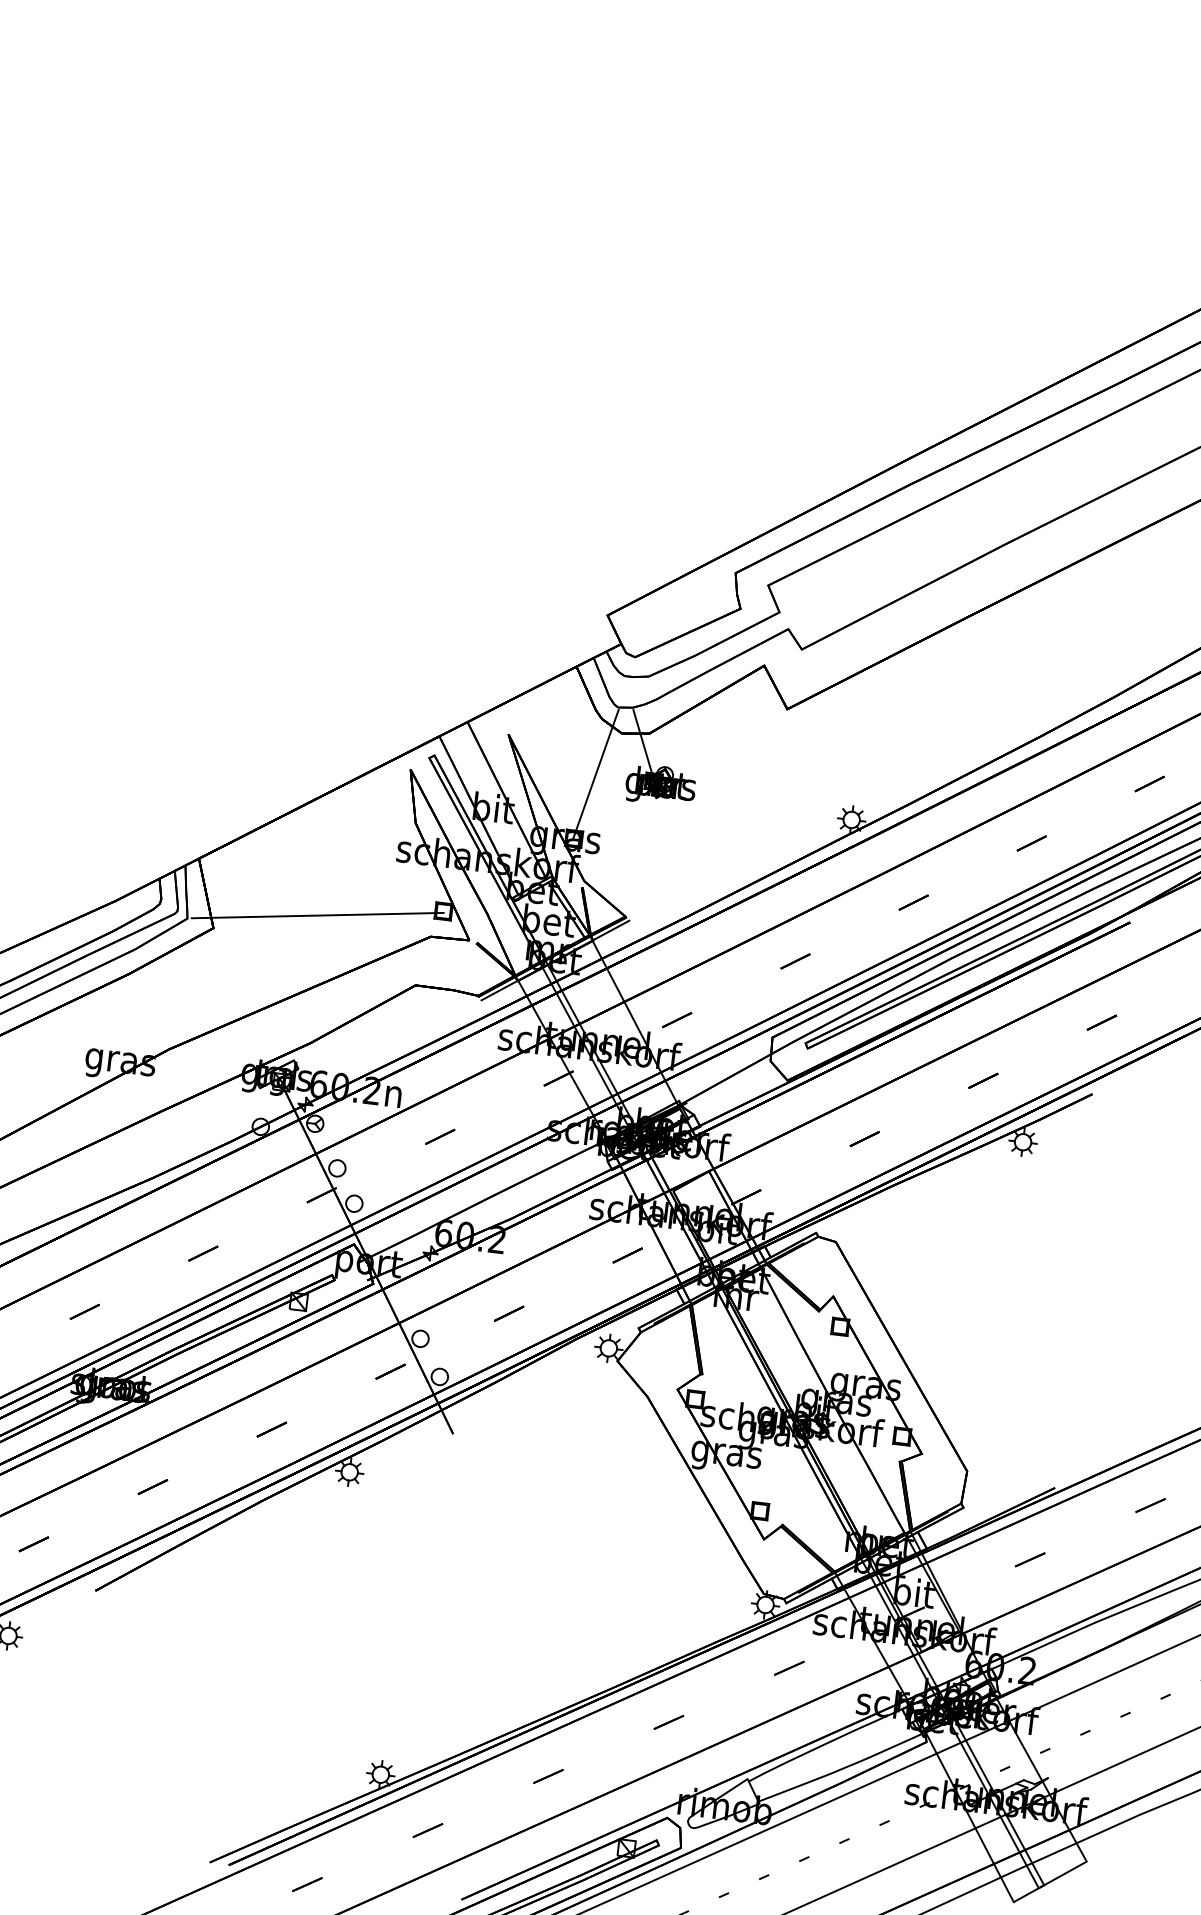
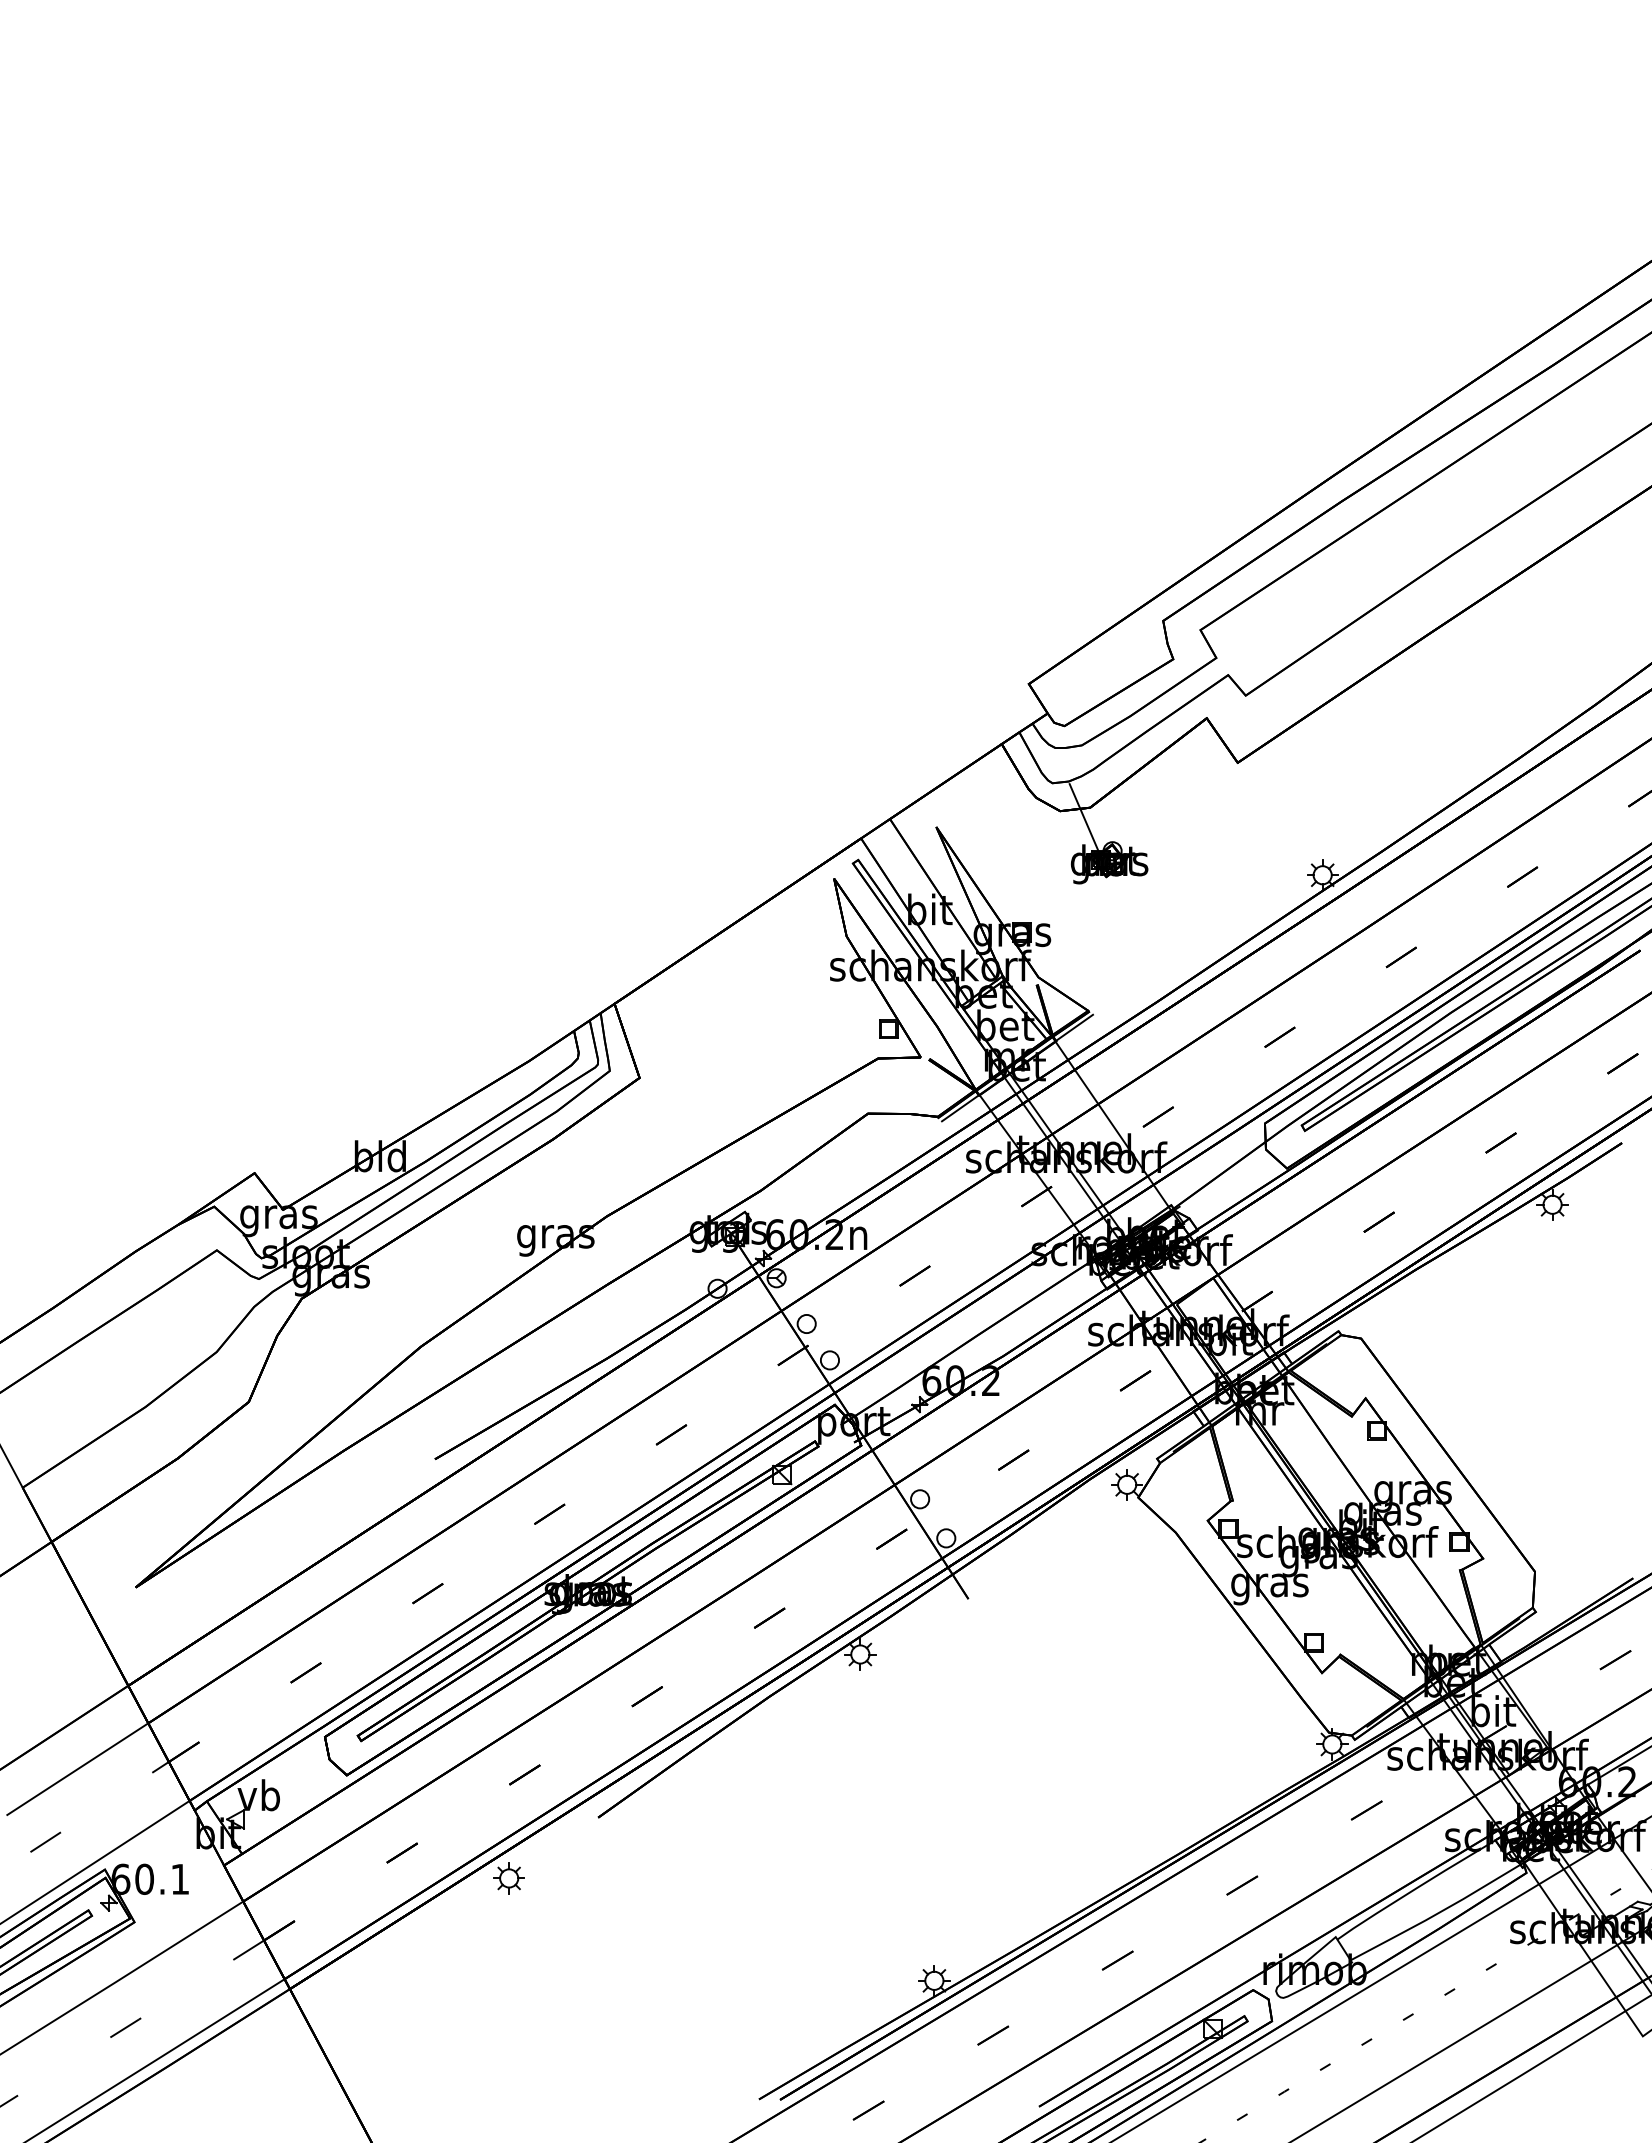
line: (595, 773) -> (1036, 858), removed
line: (317, 914) -> (751, 1049), removed

